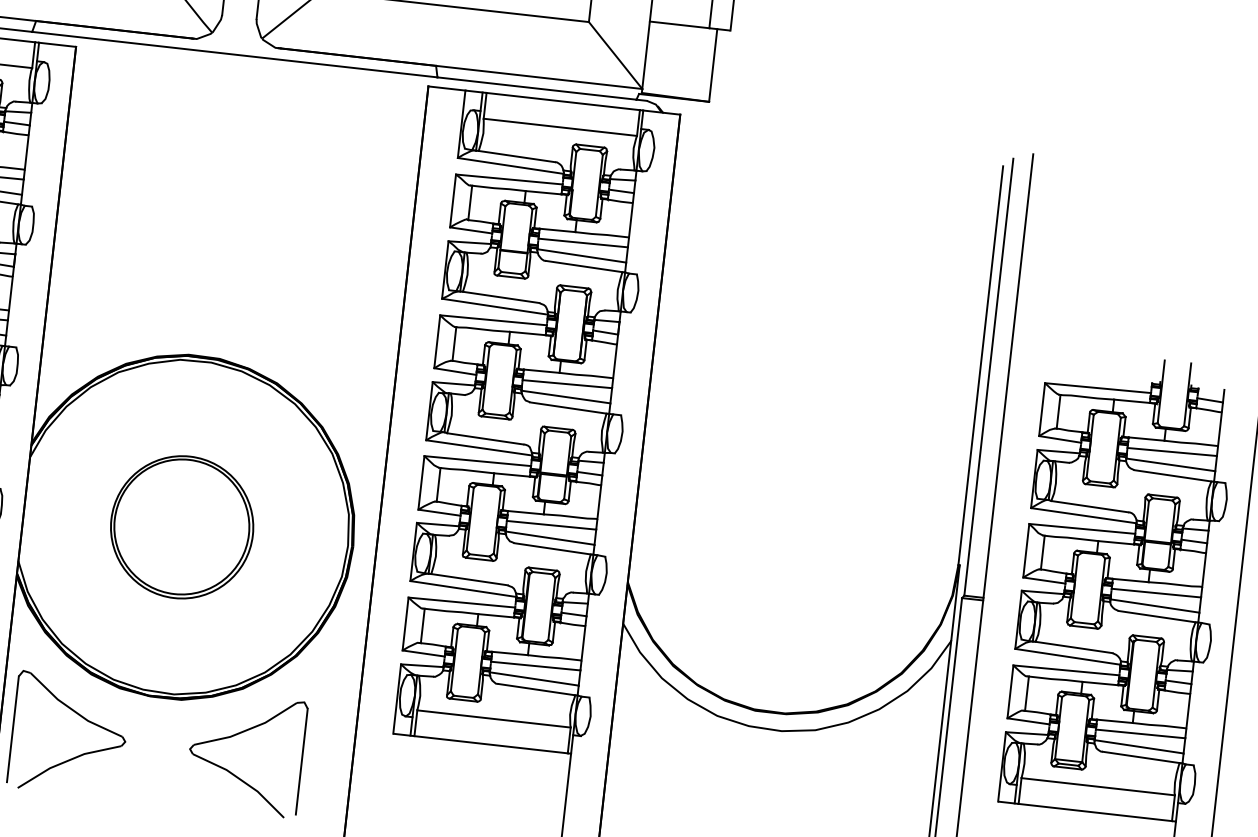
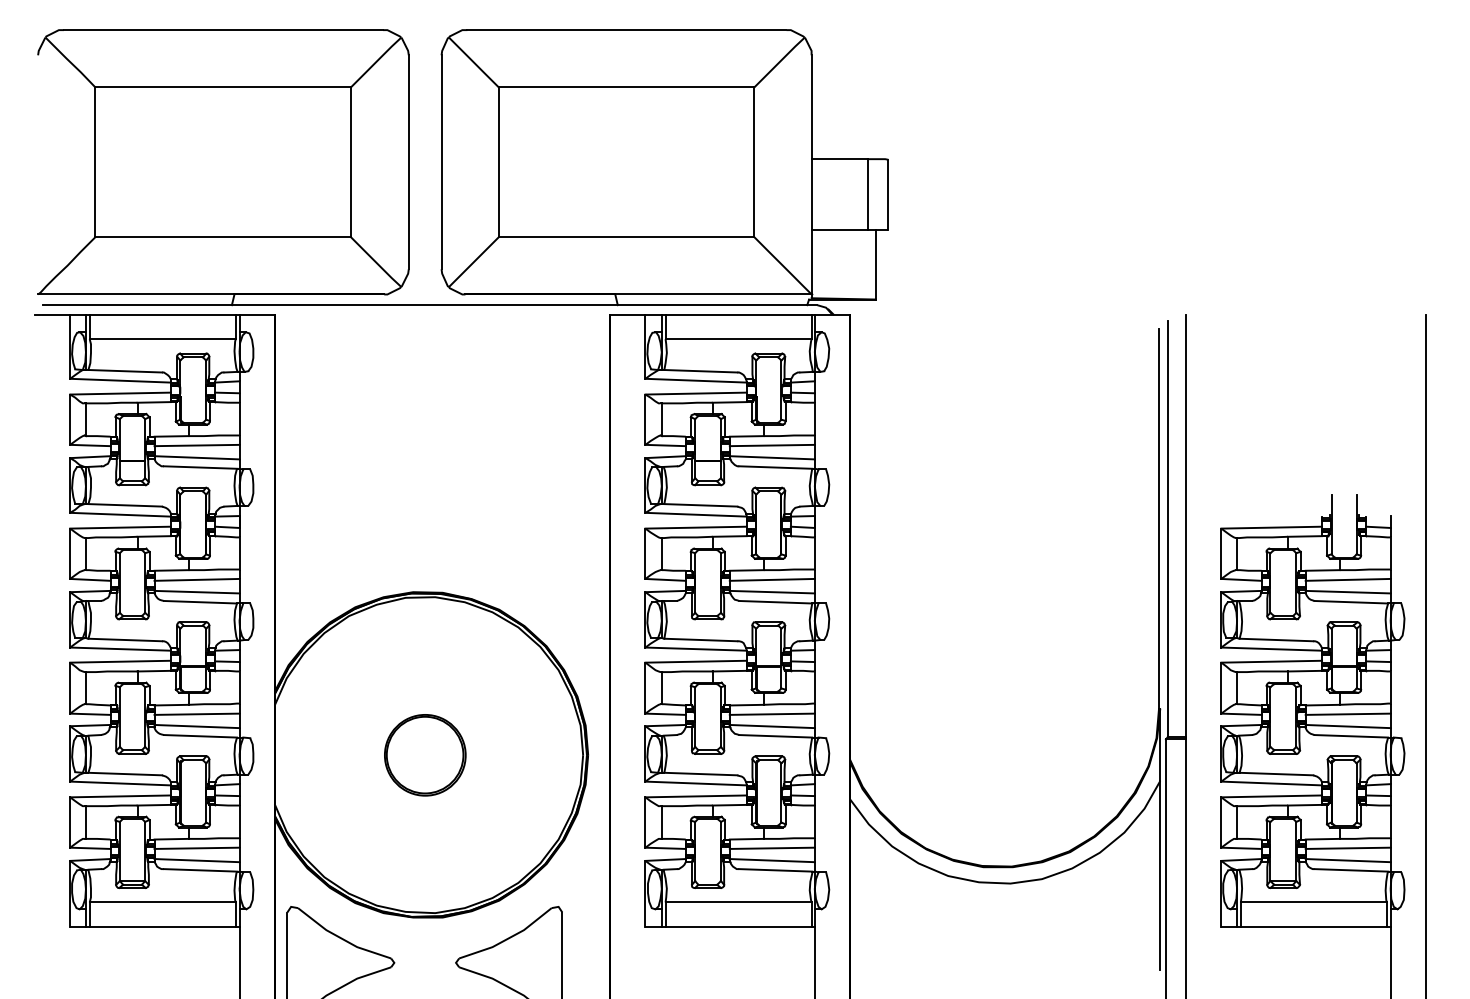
part: (182, 527) -> (425, 755), size x0.6

